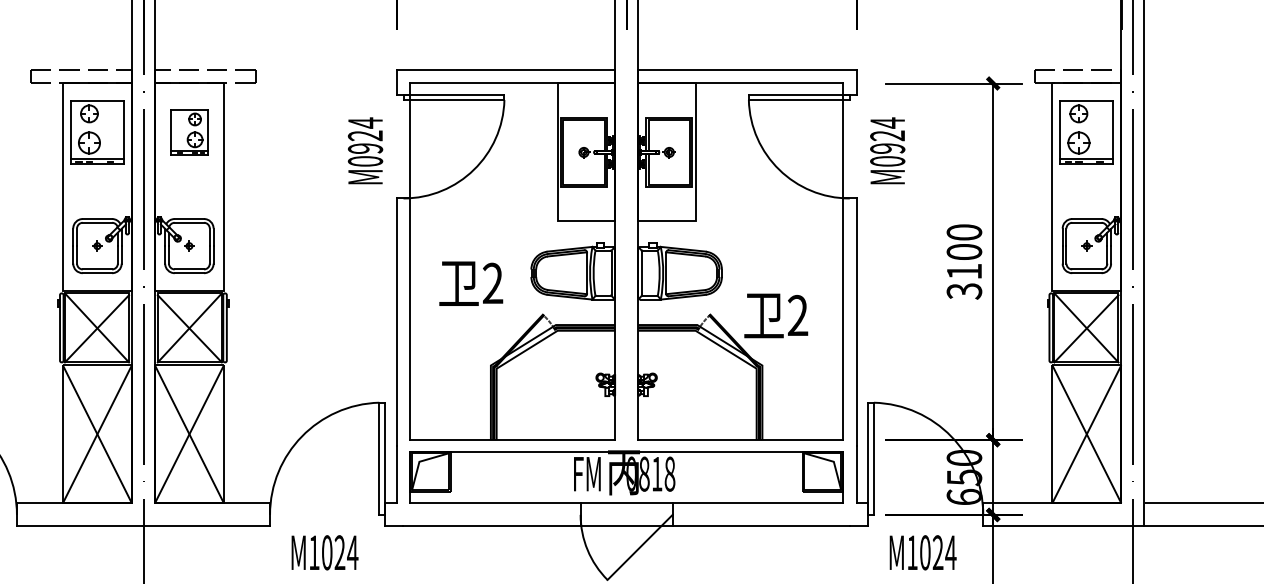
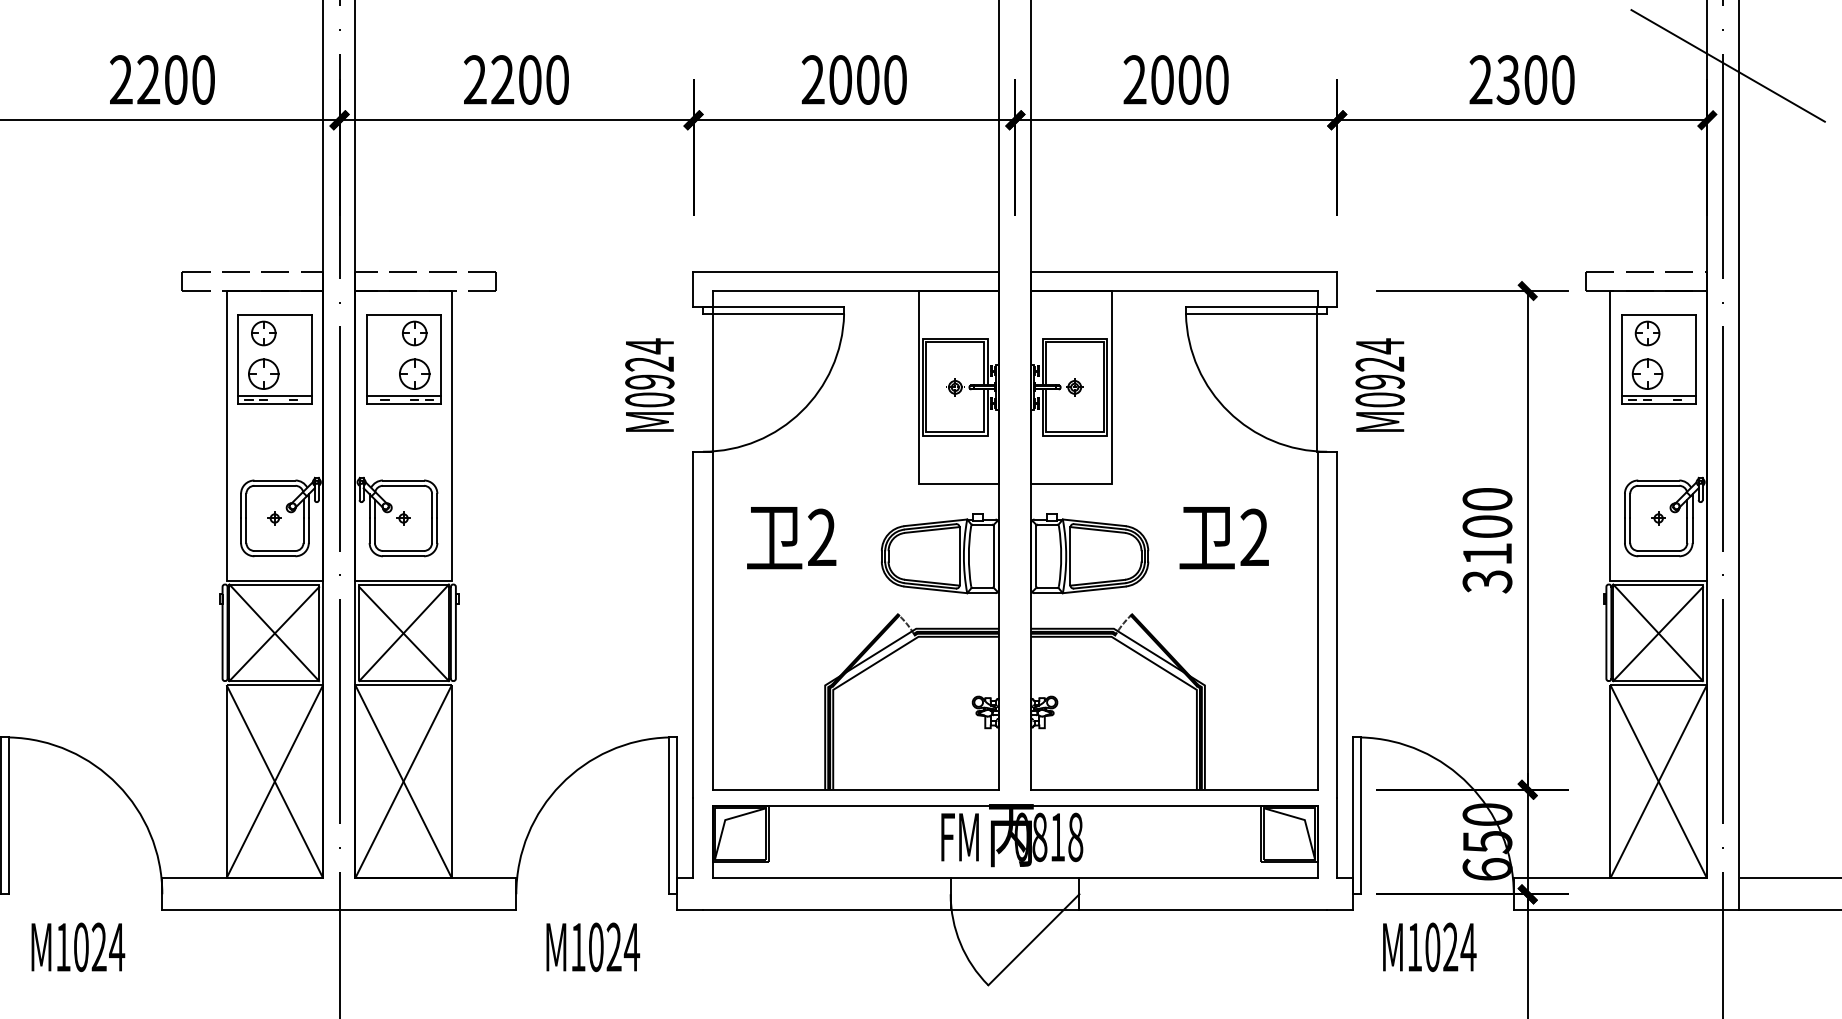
part: (189, 132) -> (403, 359), size x1.43
text: (471, 284) -> (791, 538), moved
text: (775, 316) -> (1223, 538), moved

